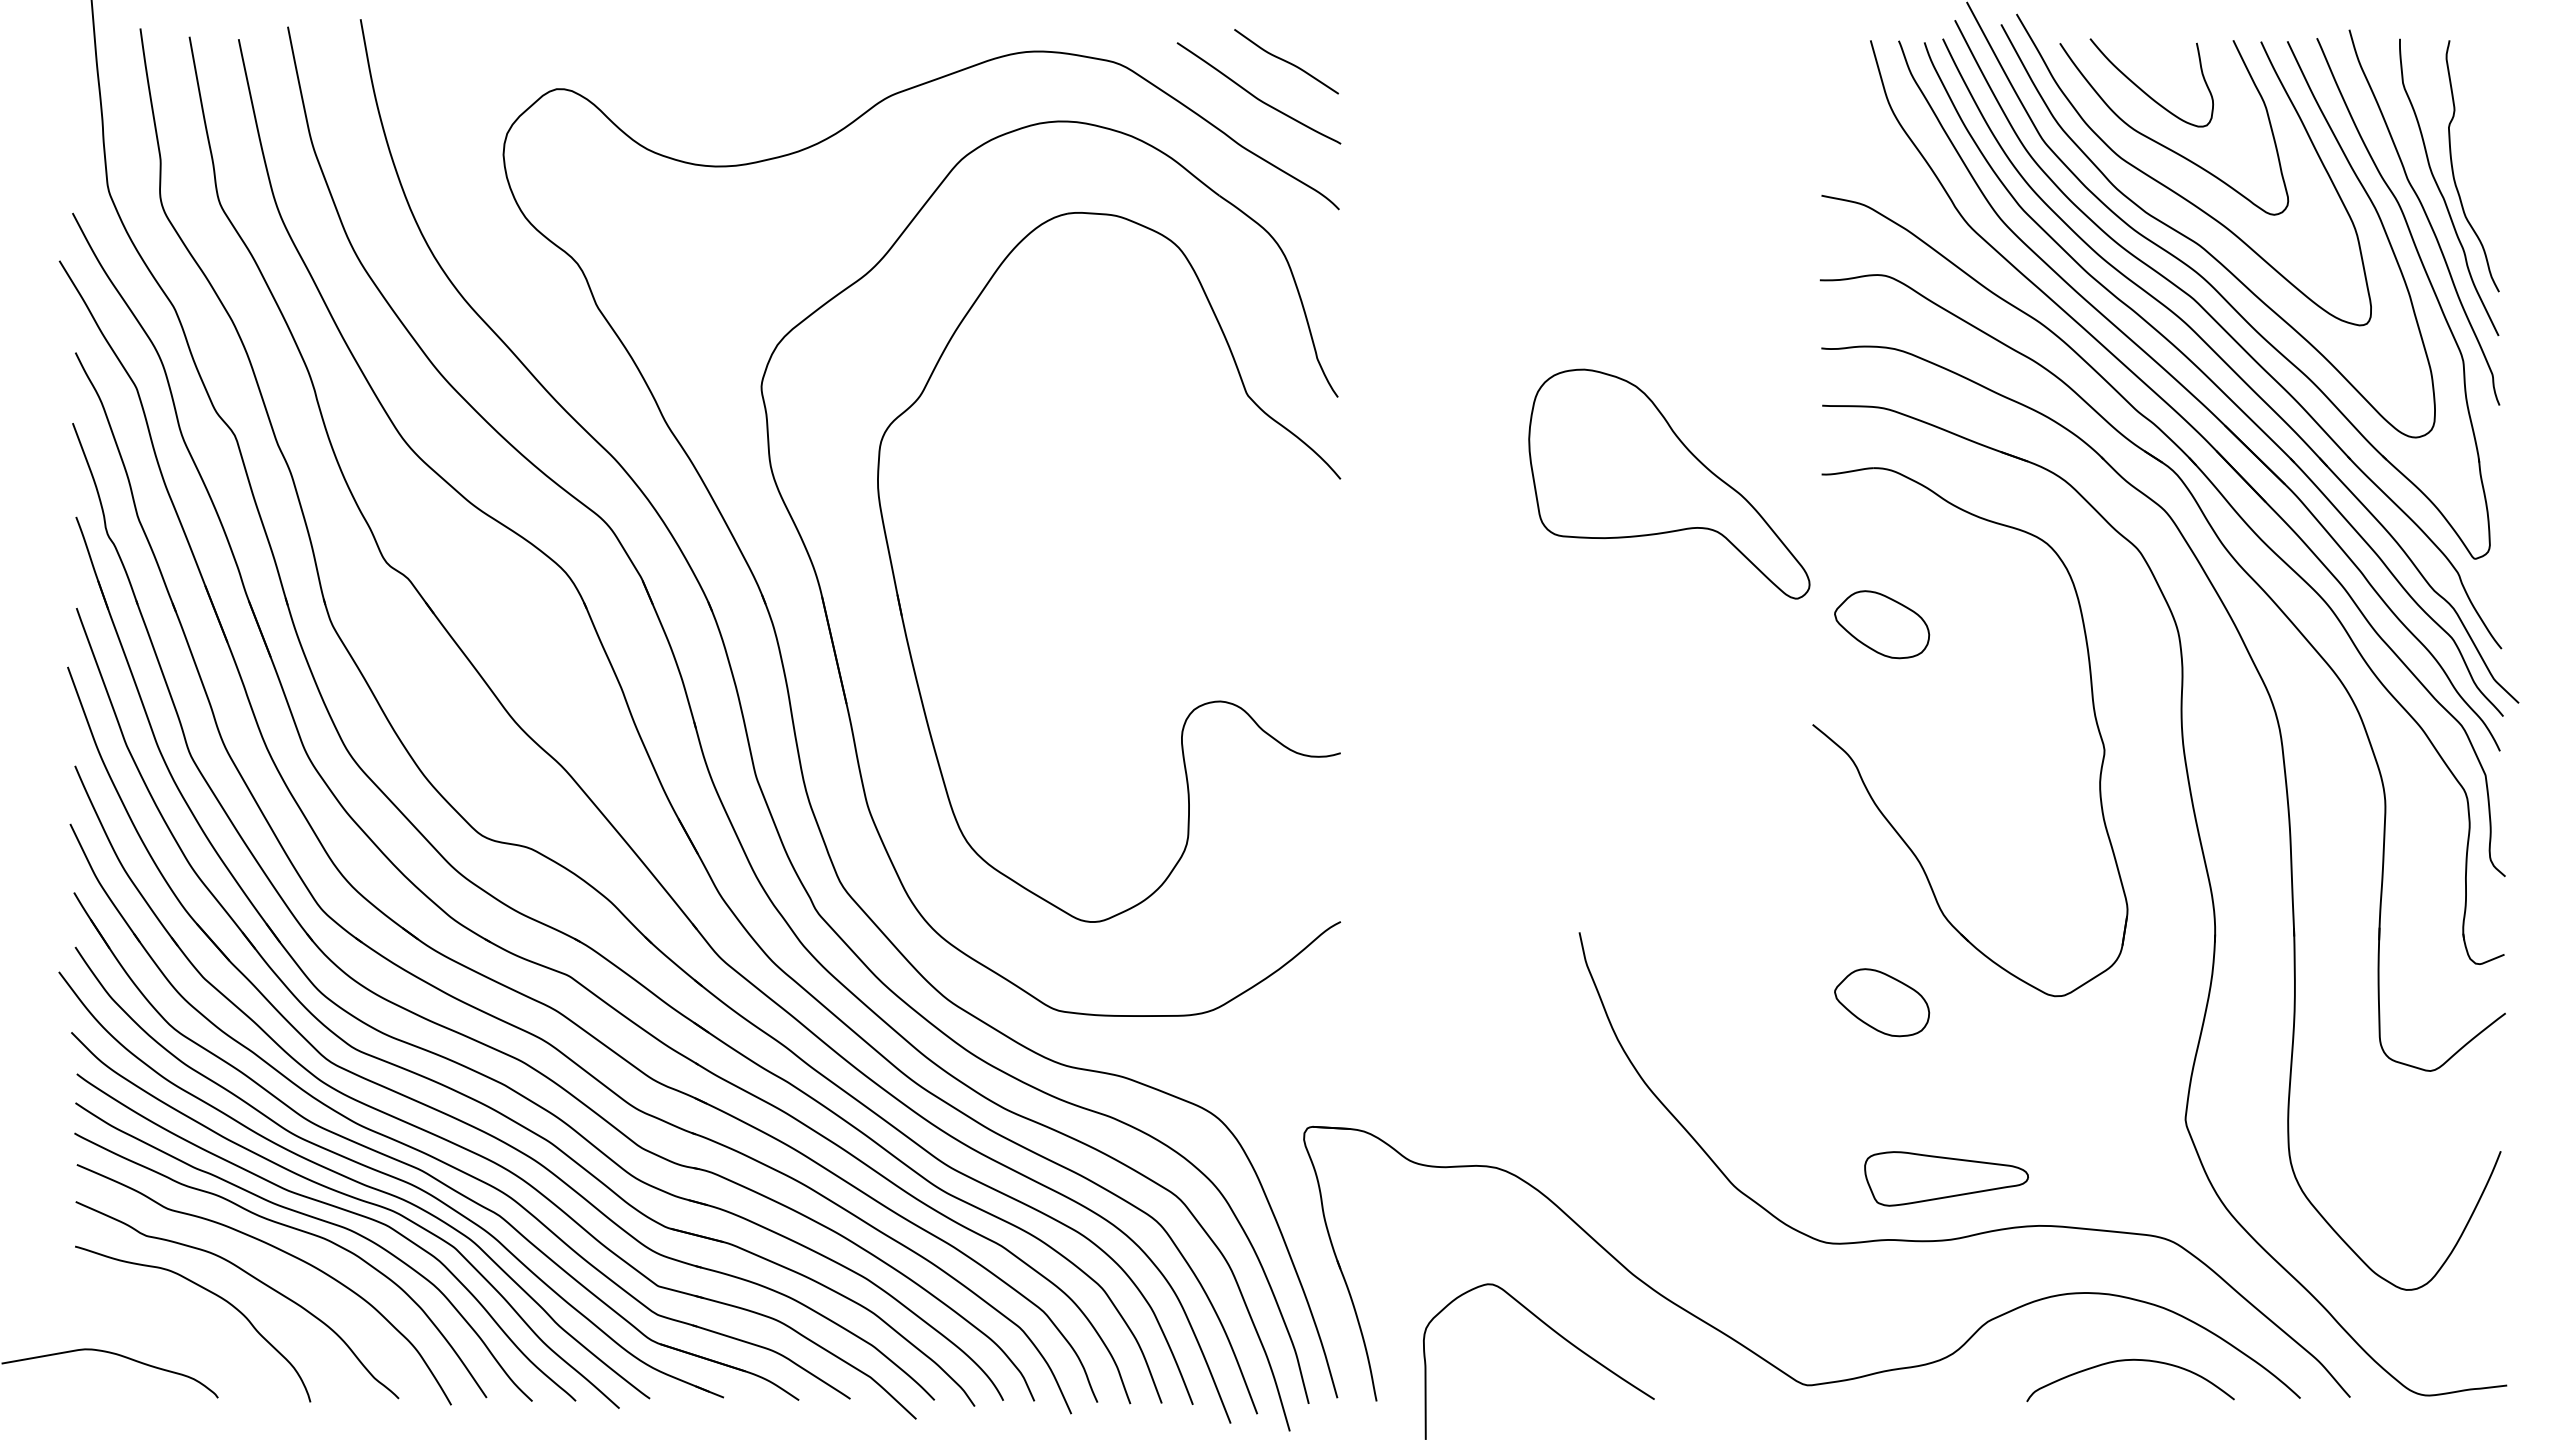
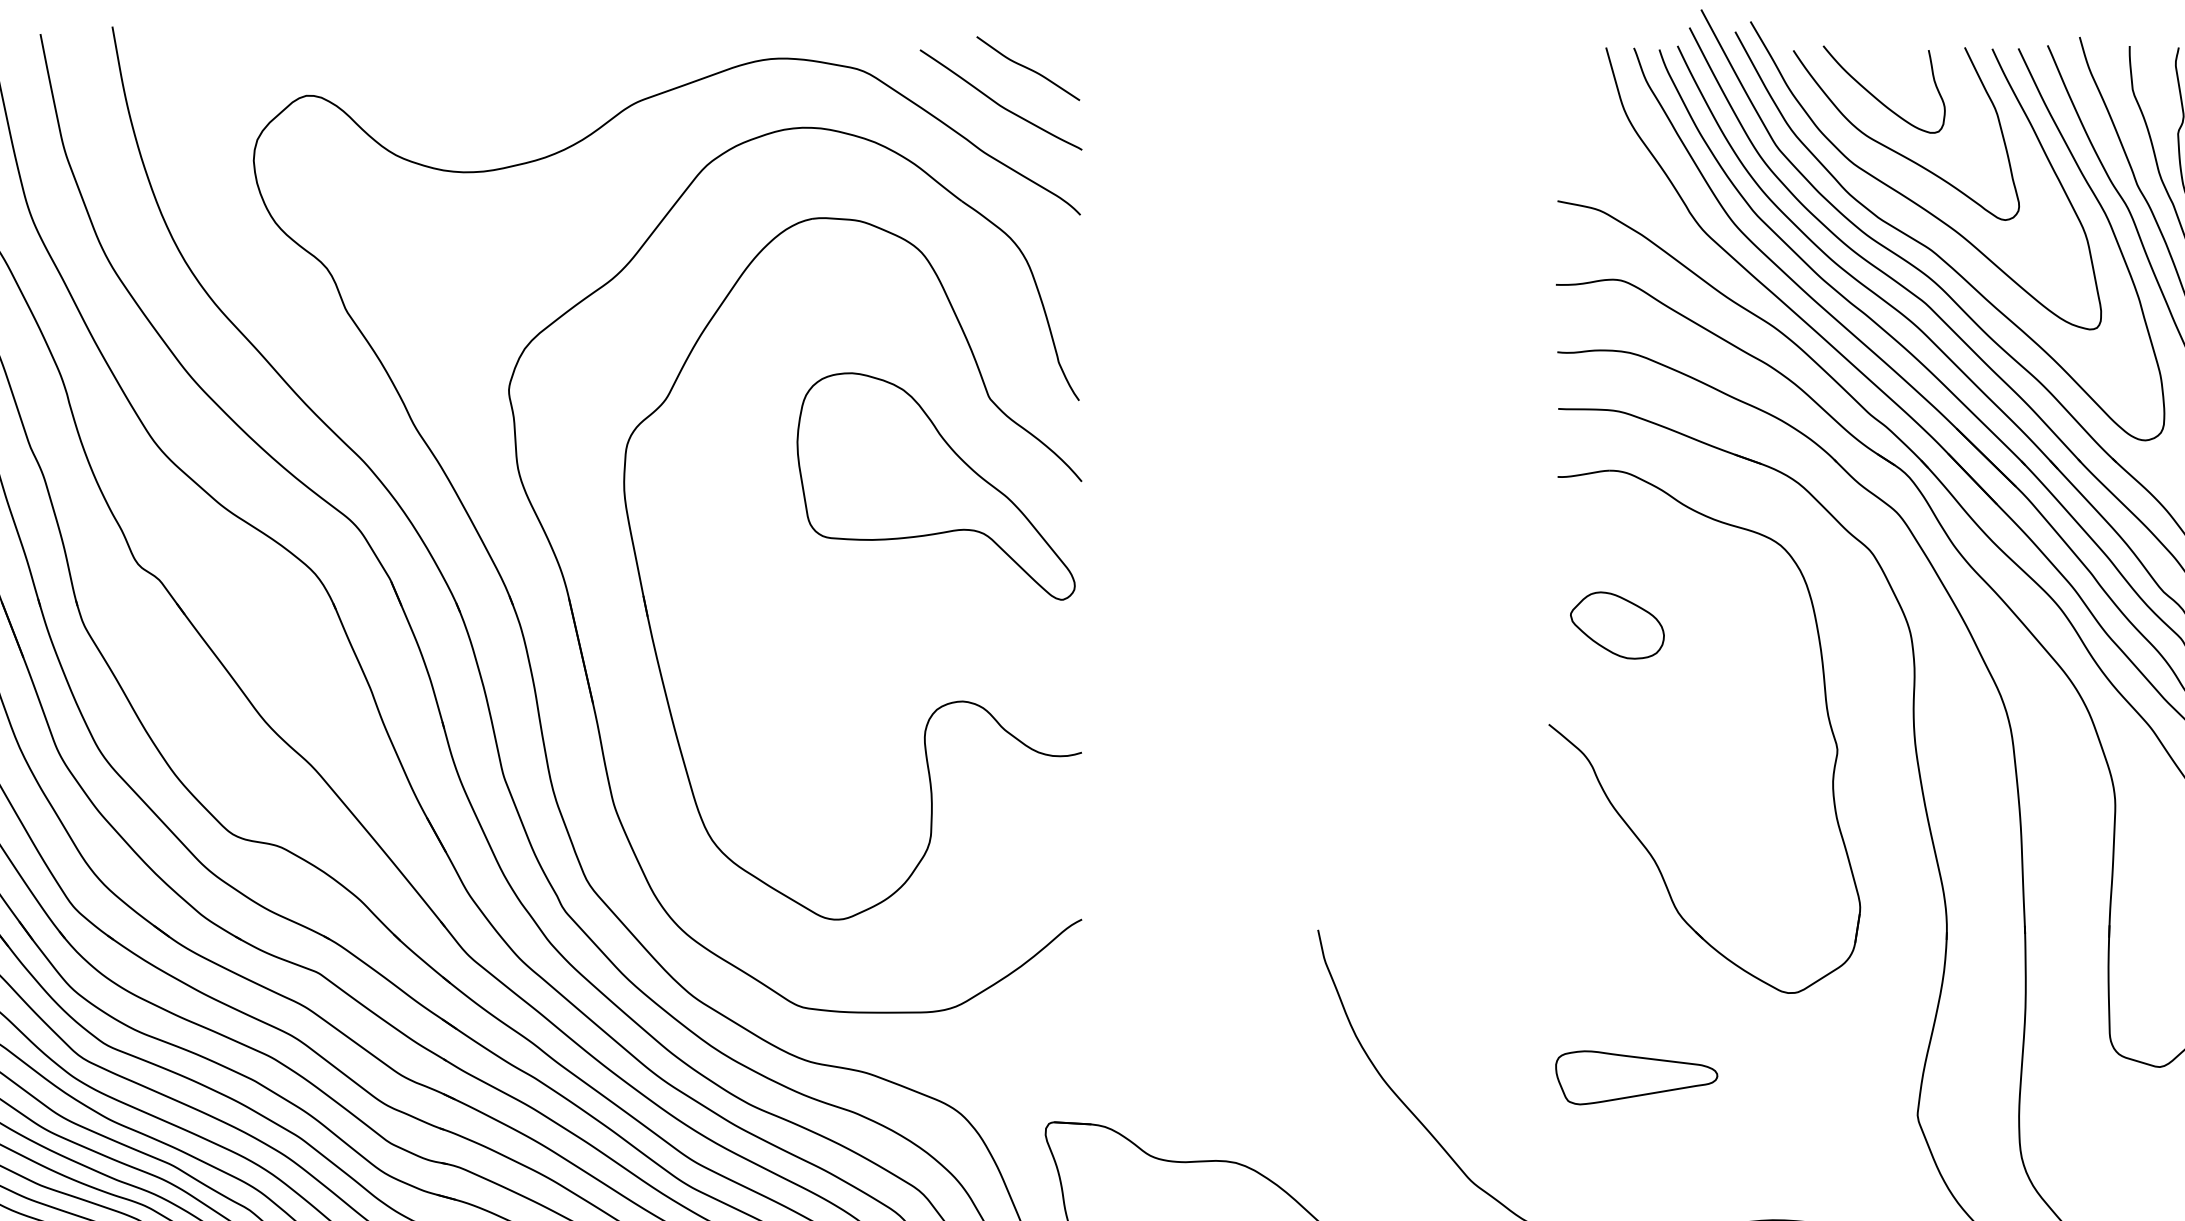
part: (1669, 483) -> (936, 485), moved
part: (1882, 1002) -> (1617, 999), removed
part: (1946, 1178) -> (1636, 1077), moved

